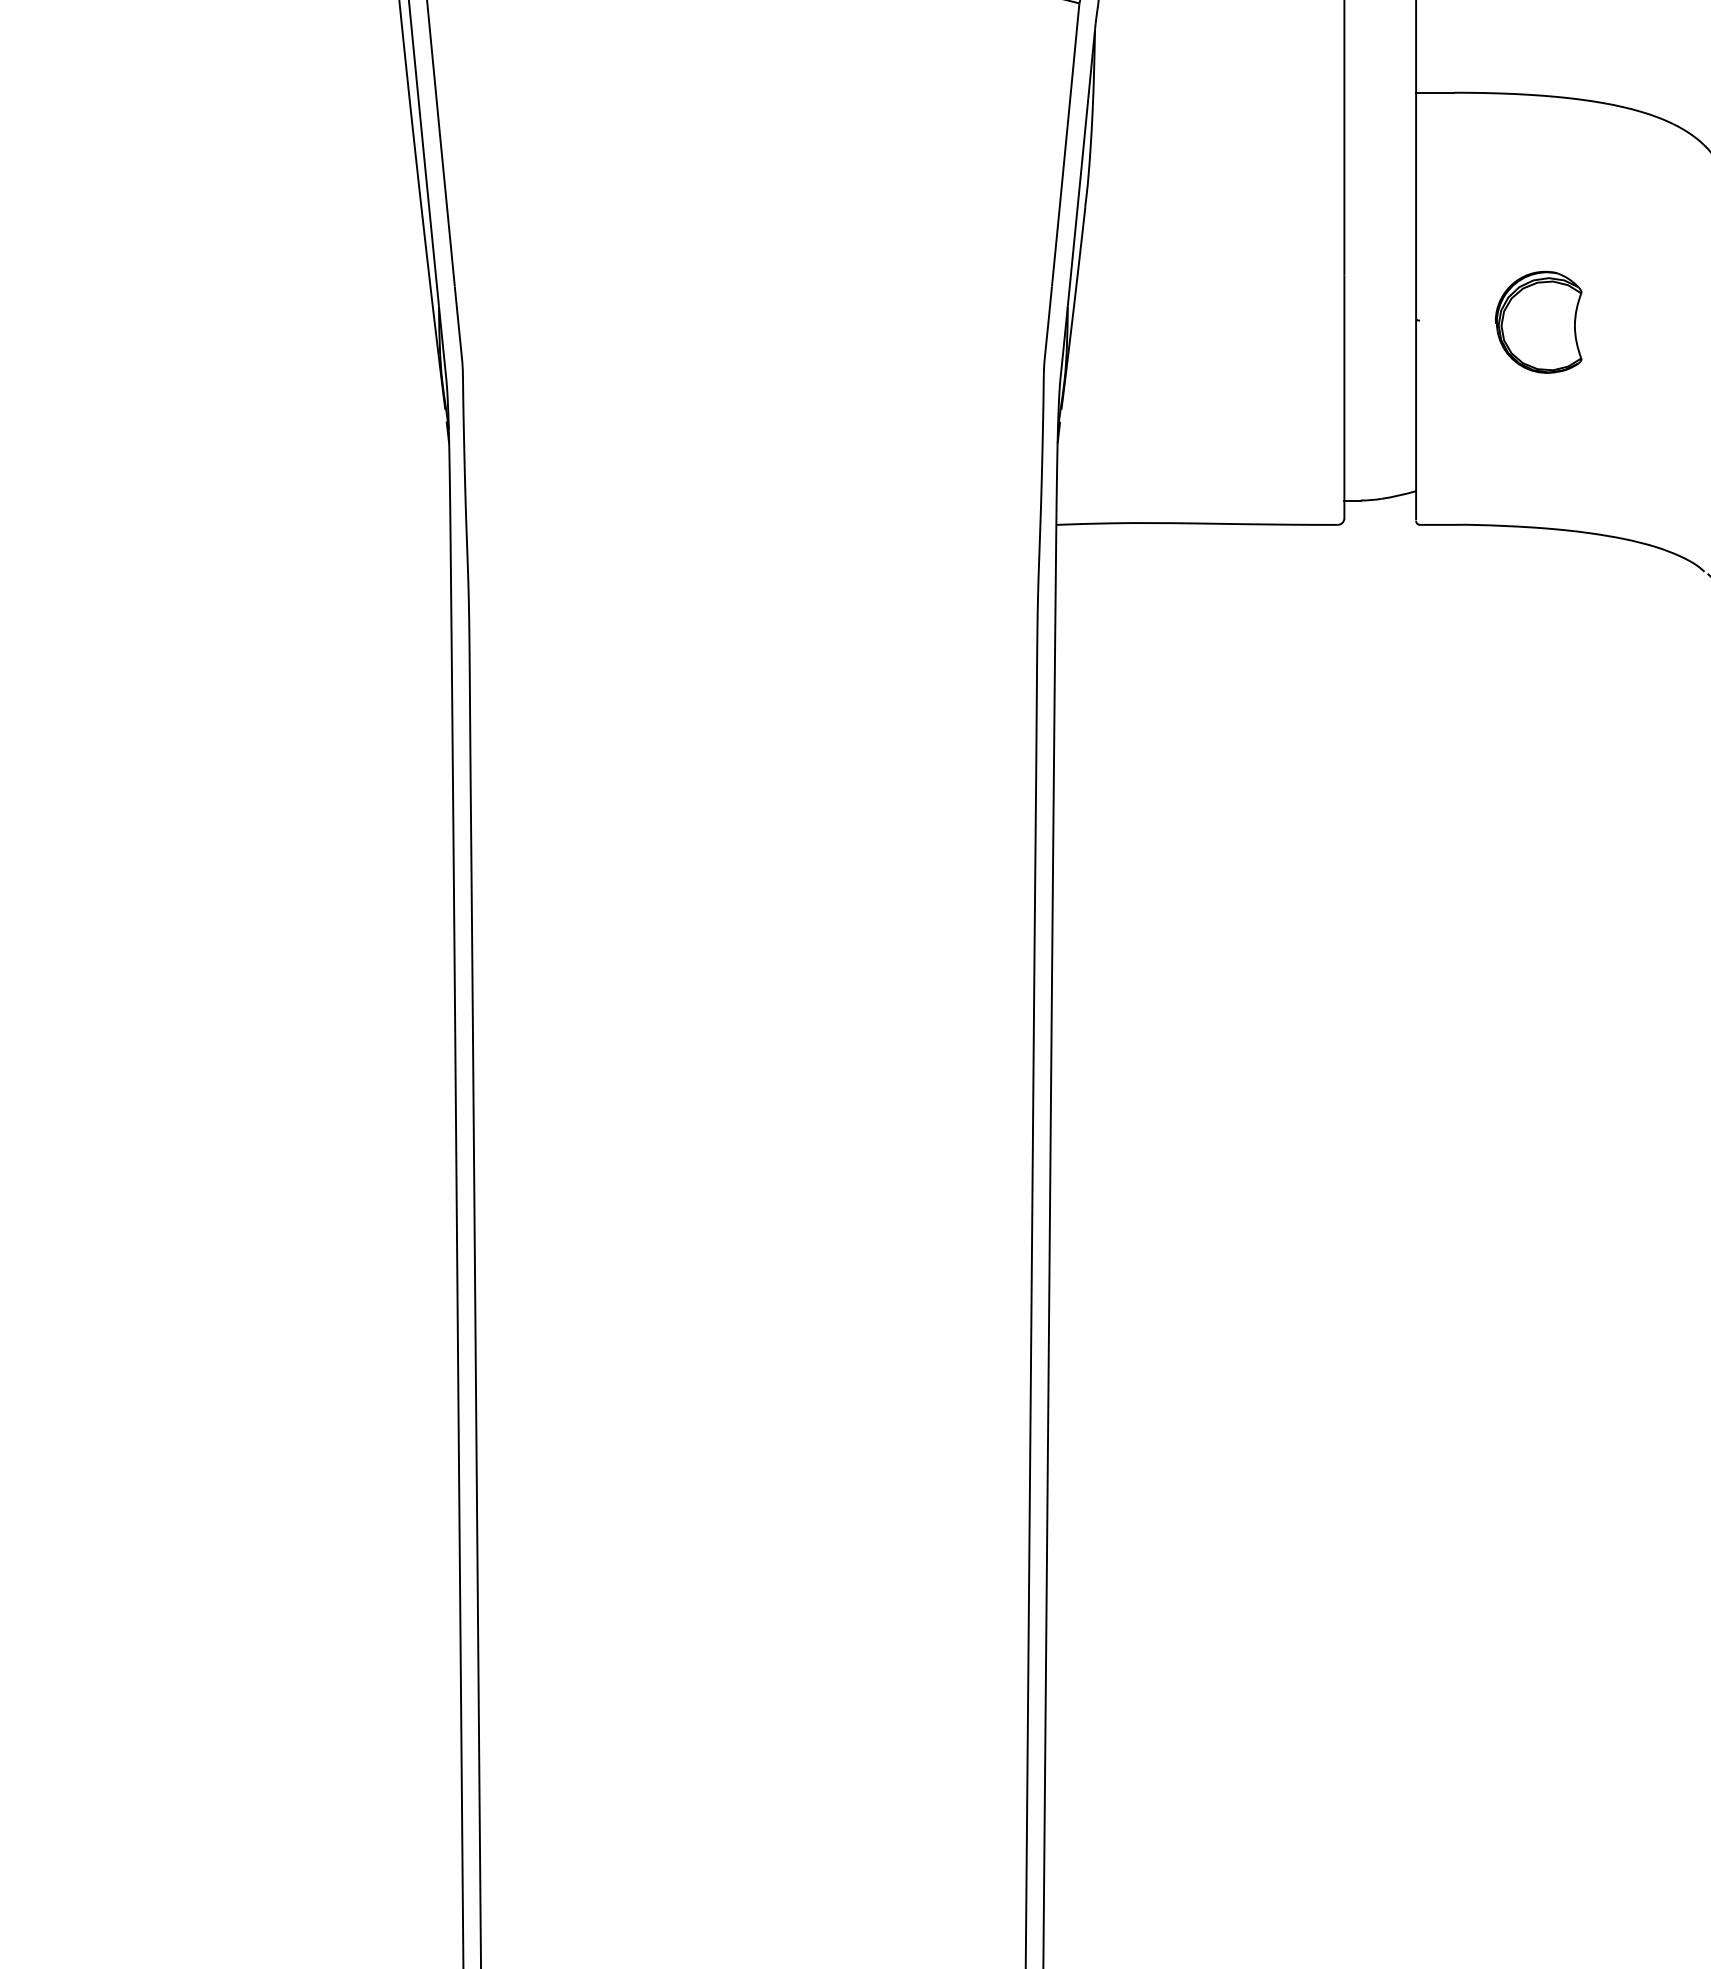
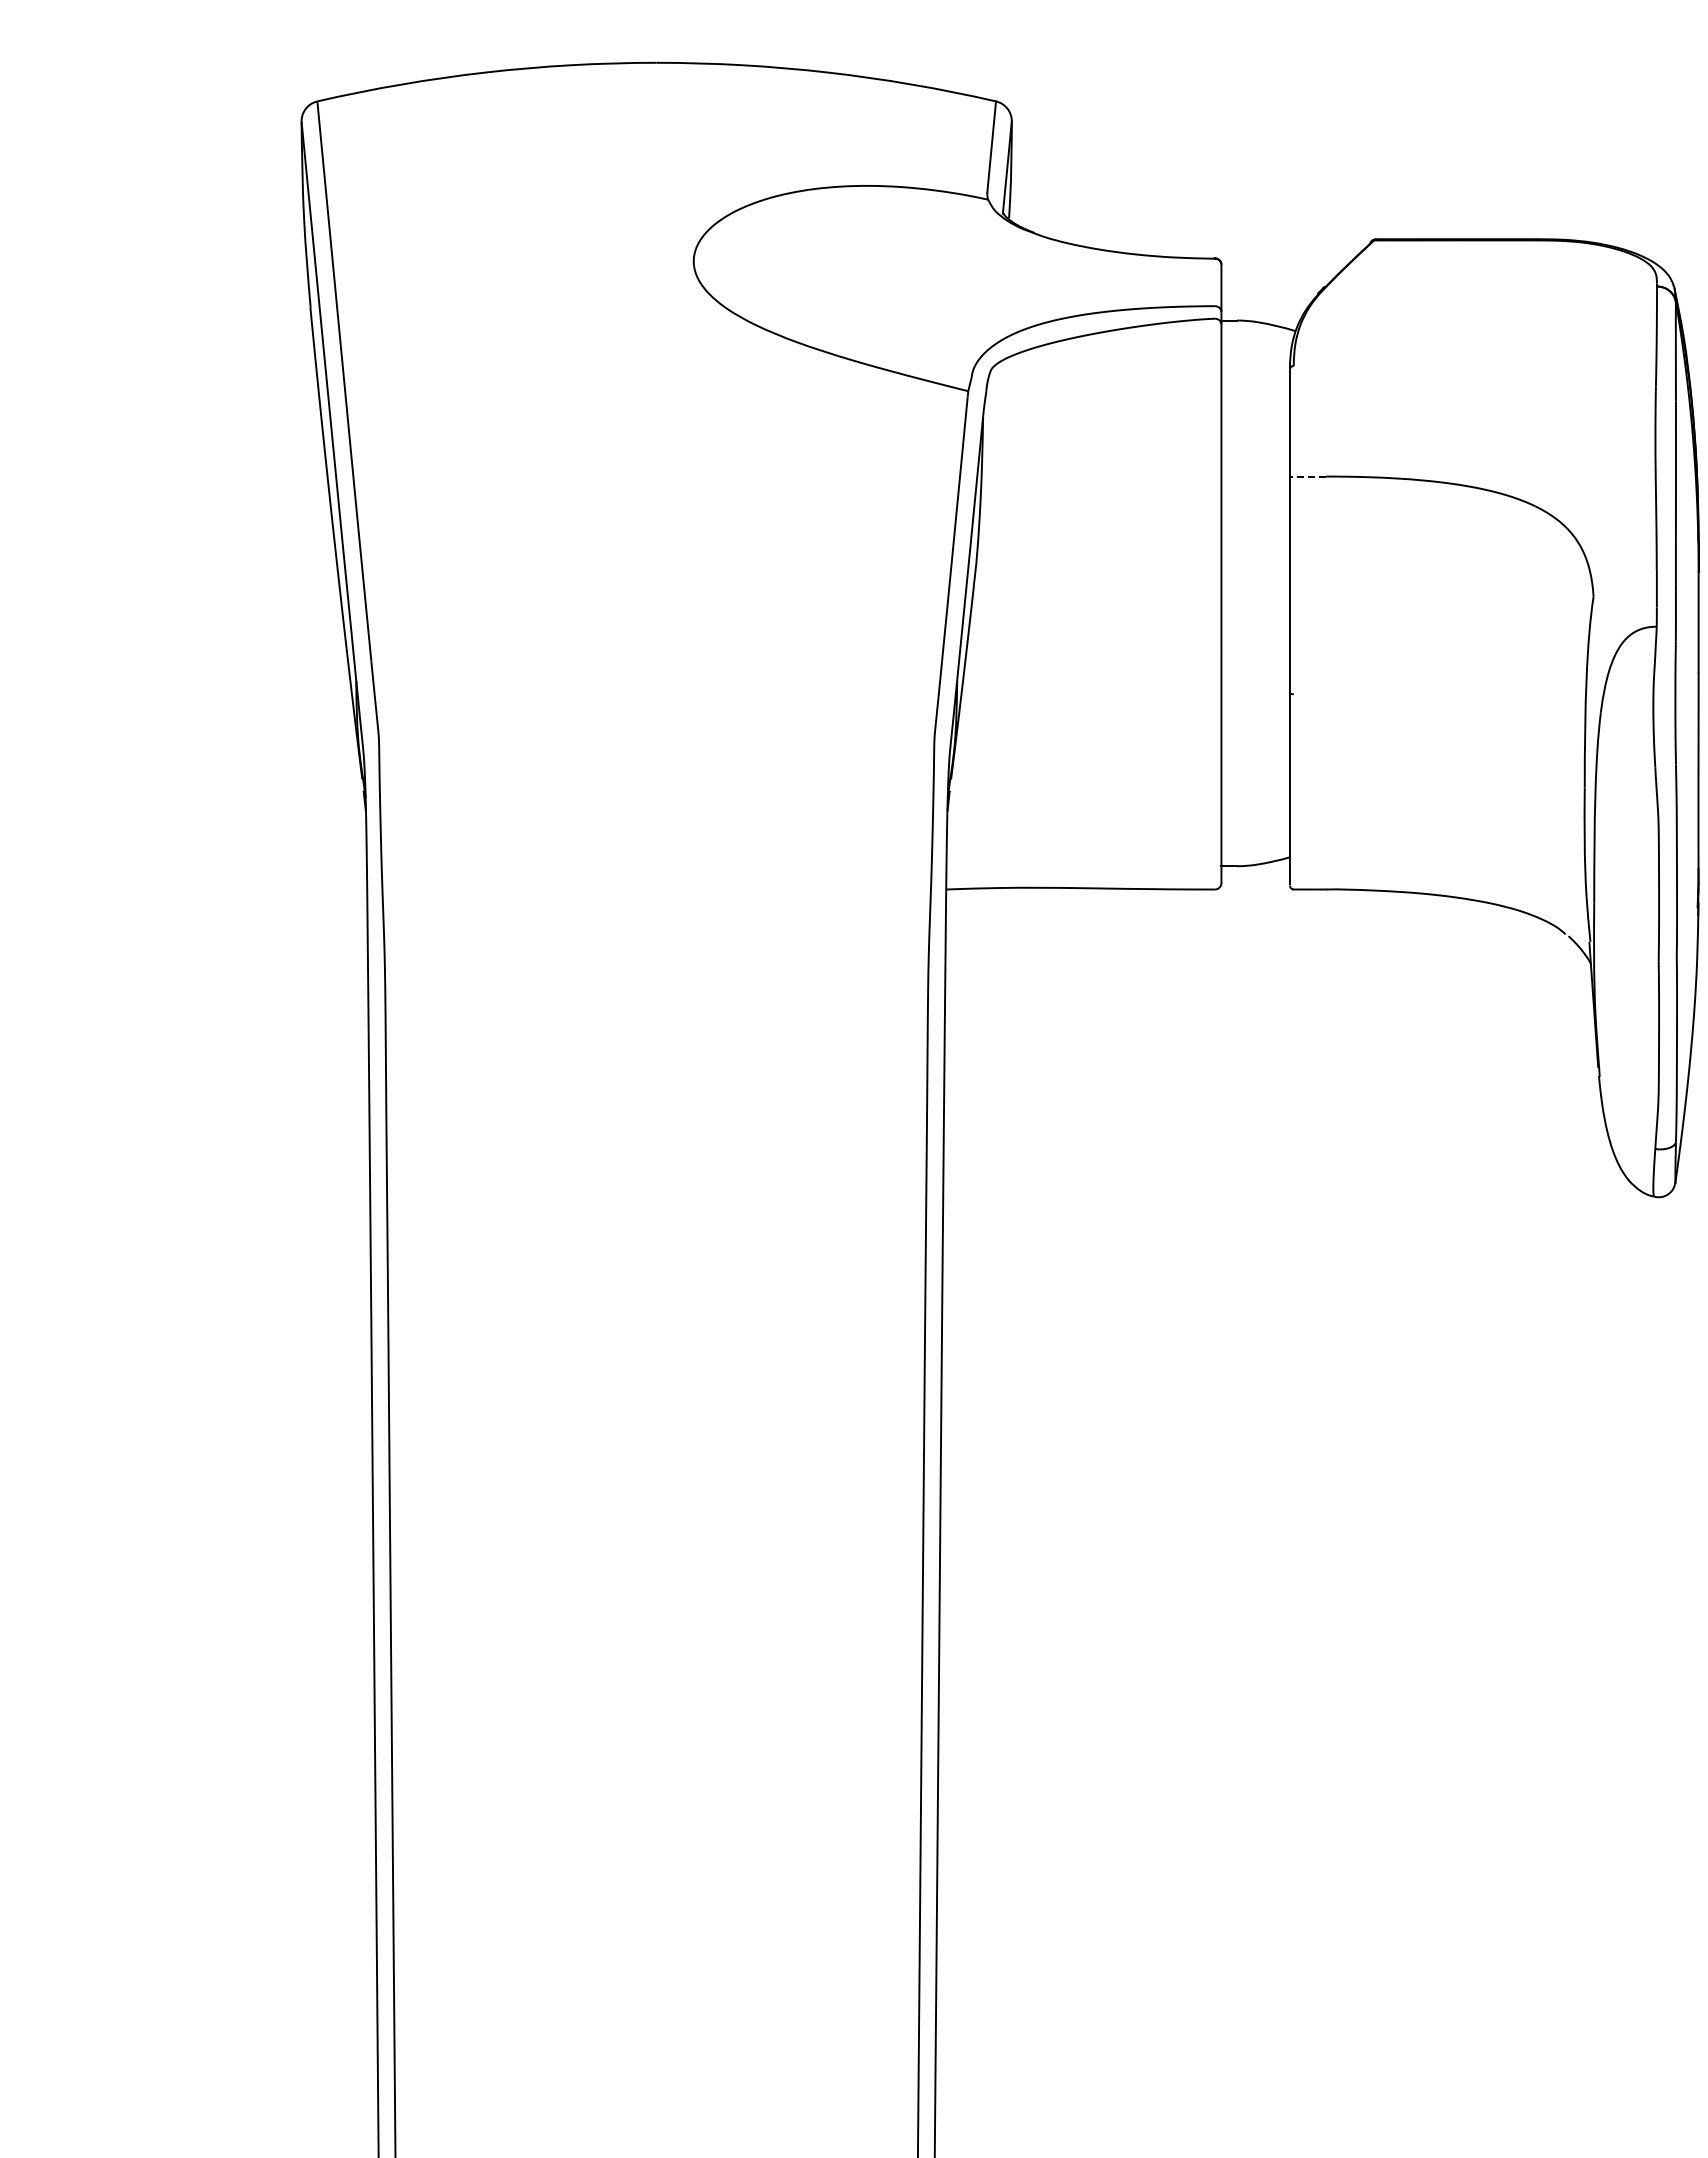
line: (1434, 92) -> (1307, 476), solid -> dashed
part: (1538, 321) -> (1406, 695), removed

